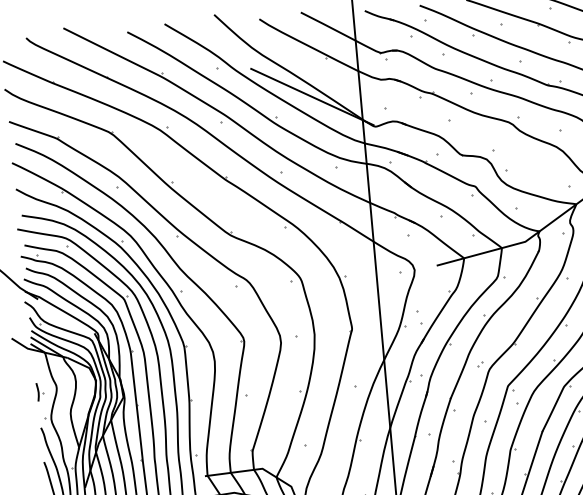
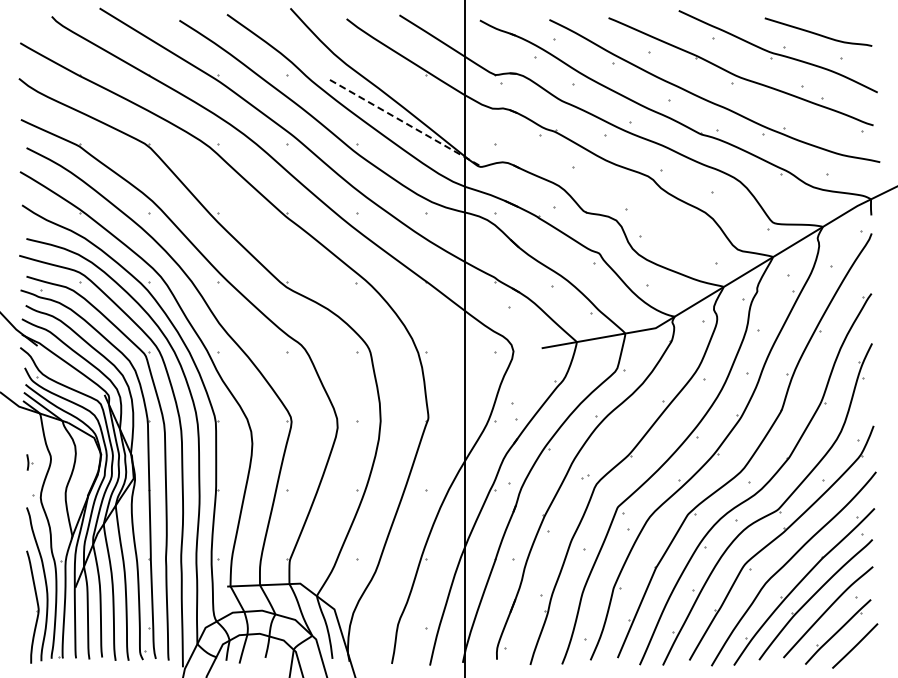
line: (312, 96) -> (404, 122), solid -> dashed
part: (39, 392) -> (29, 462), size x0.7

